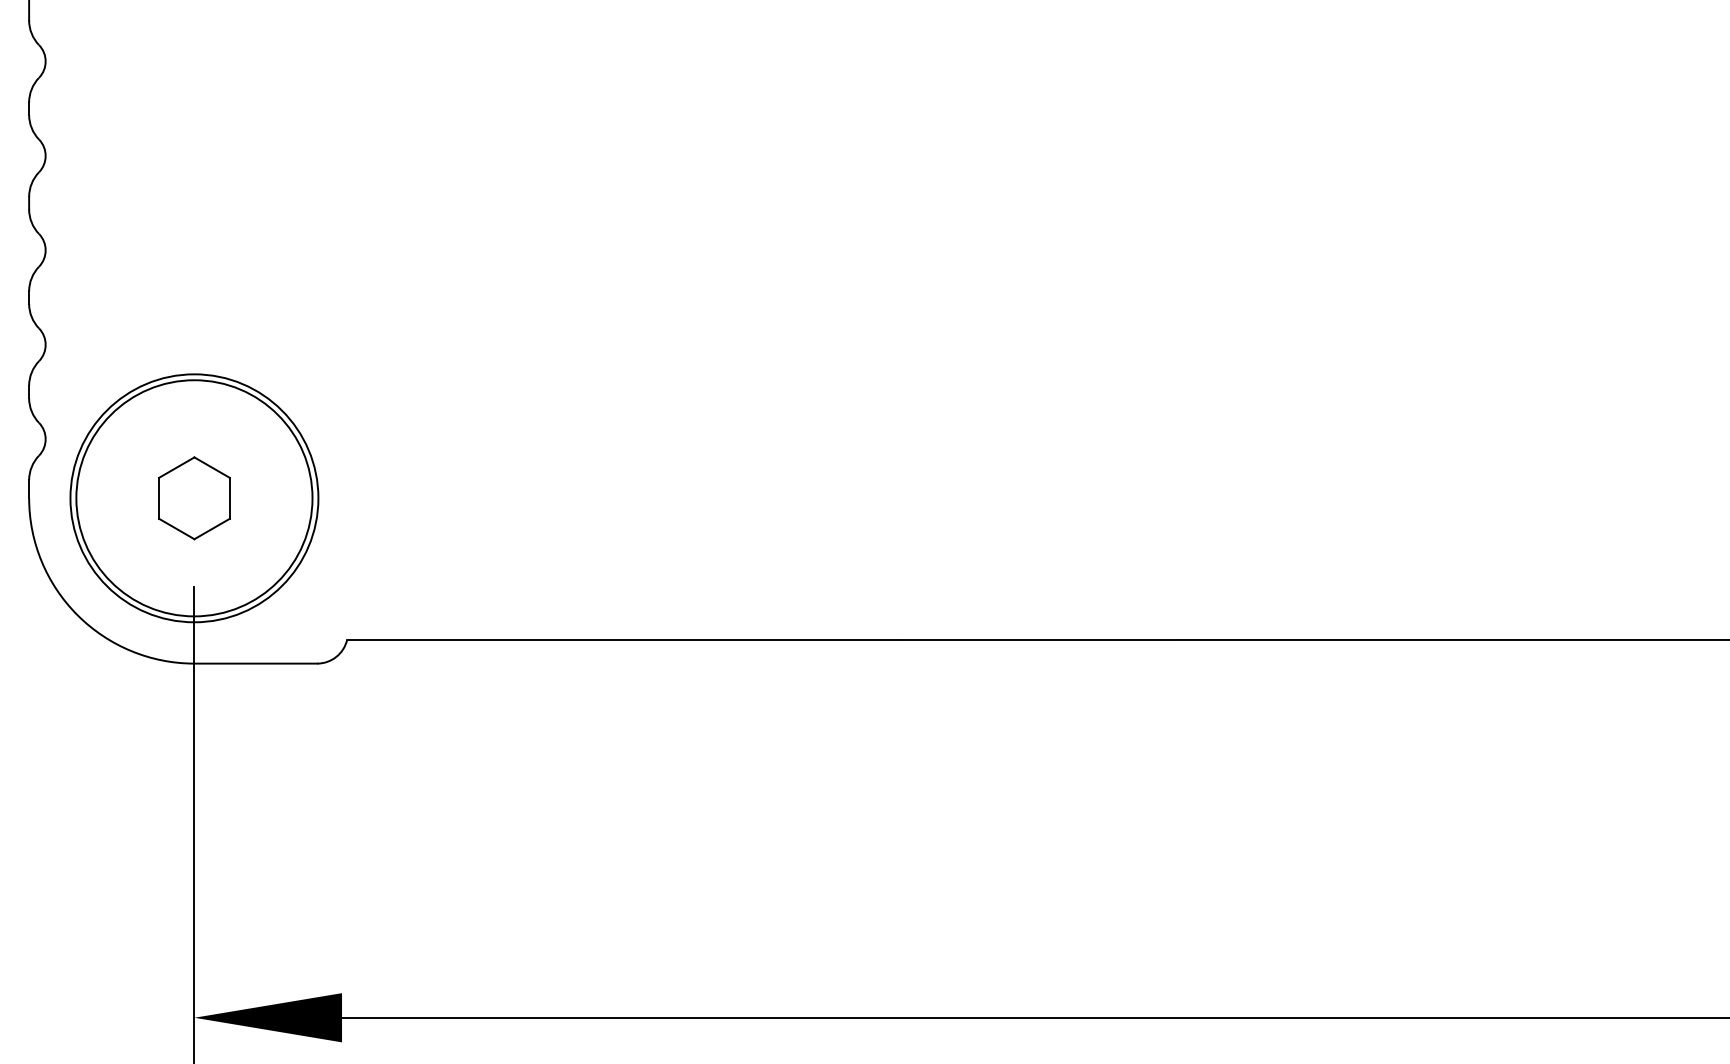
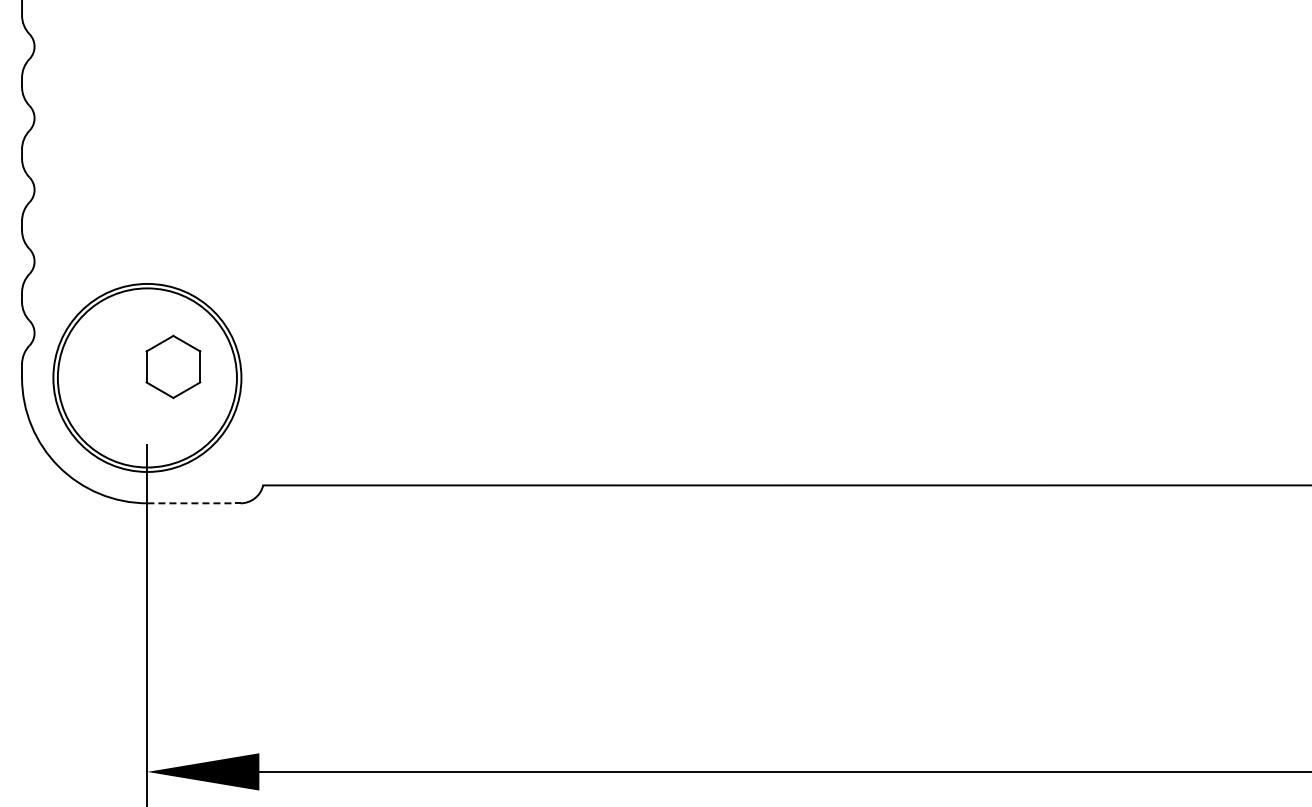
part: (194, 497) -> (173, 366), moved
line: (255, 663) -> (193, 503), solid -> dashed

